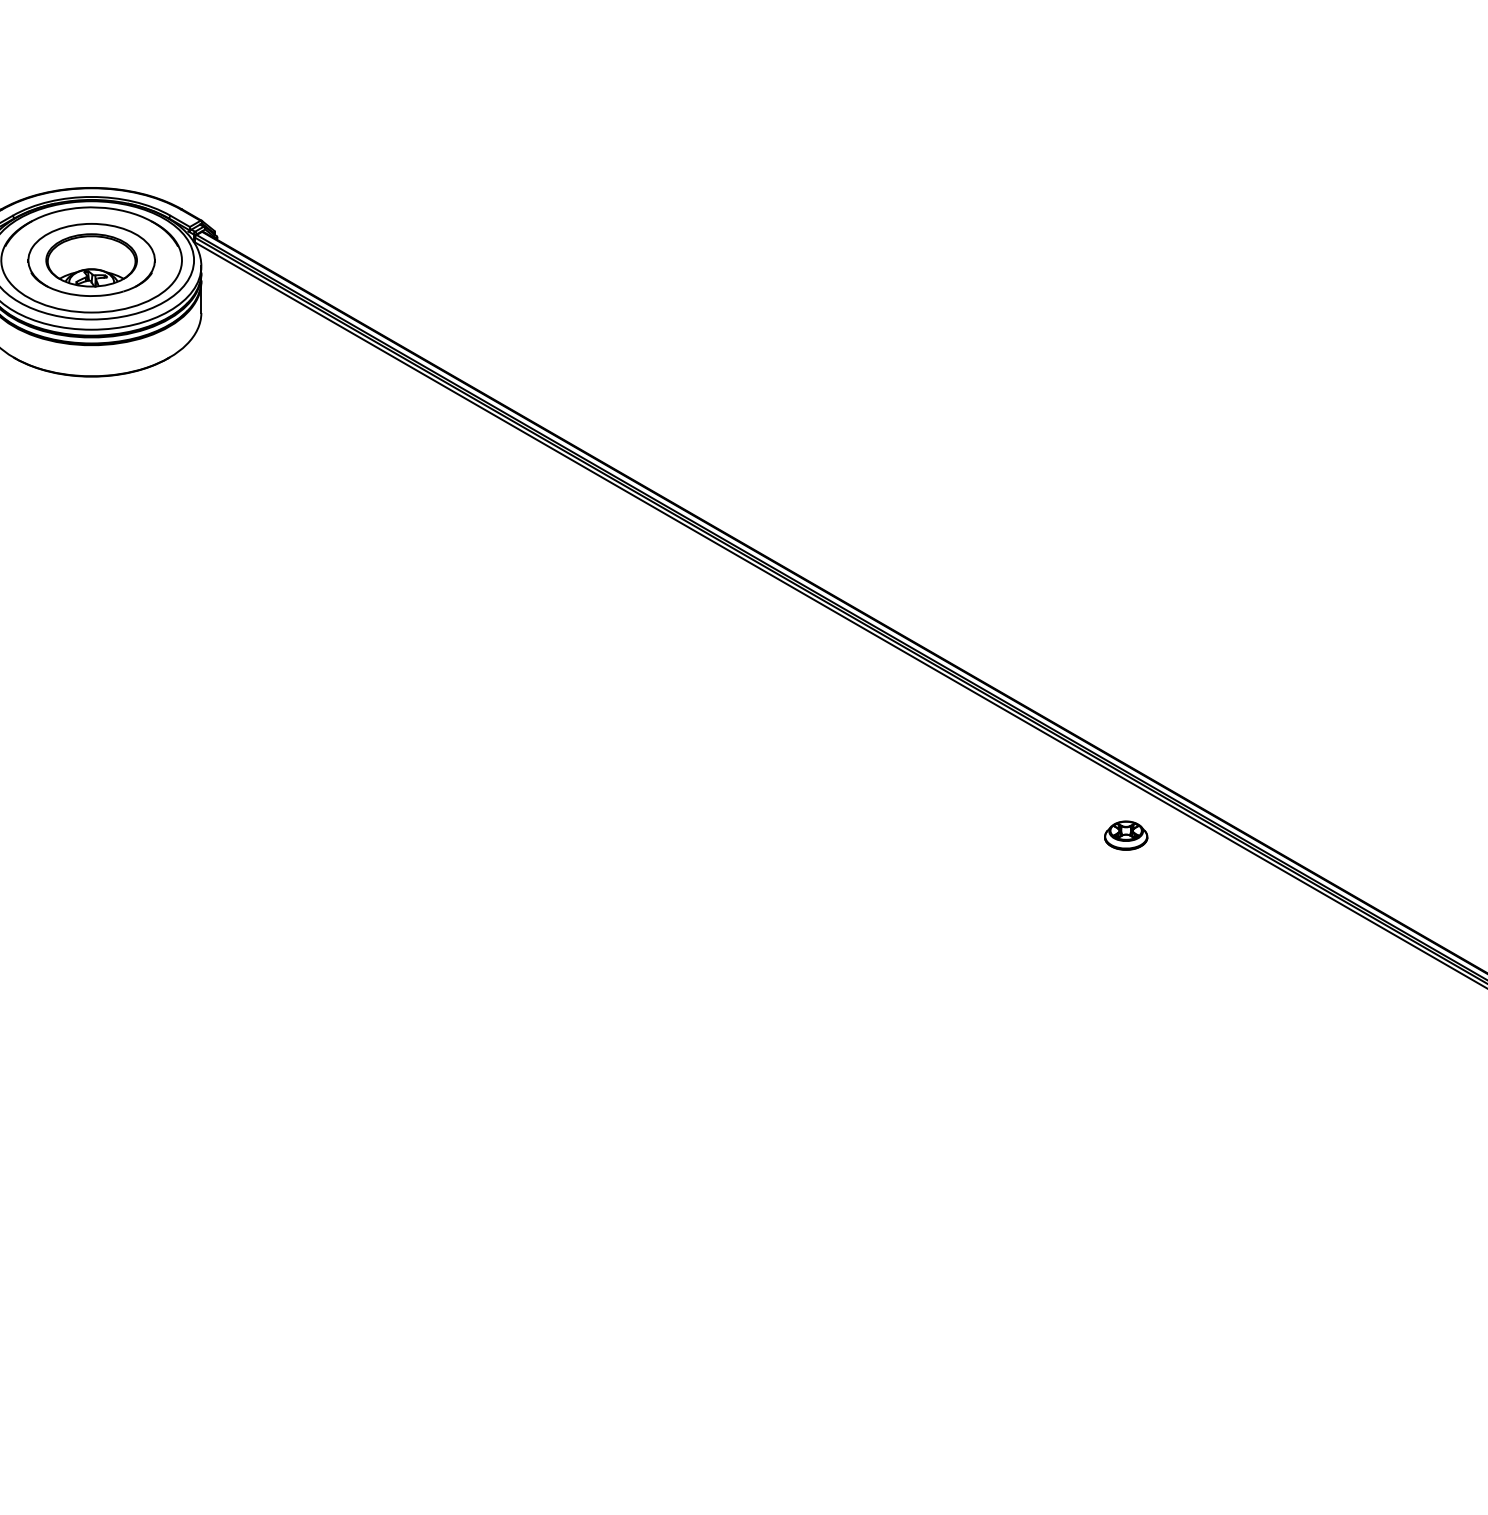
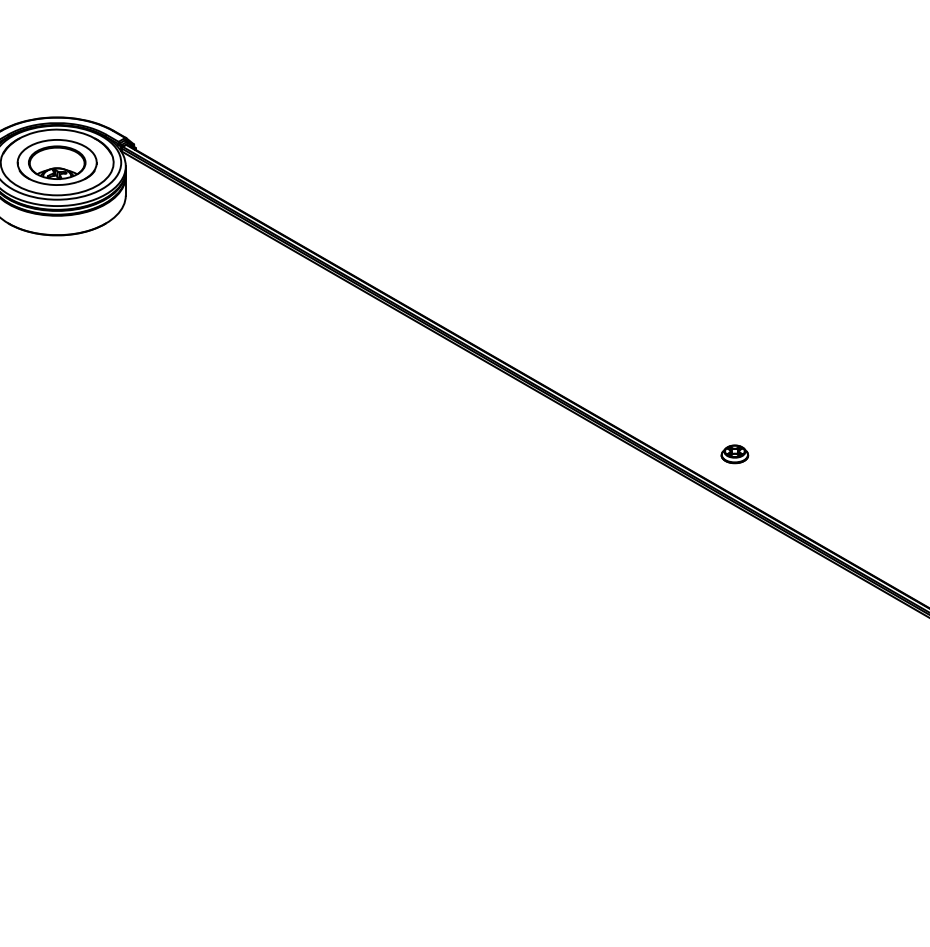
part: (1125, 835) -> (734, 454), moved

